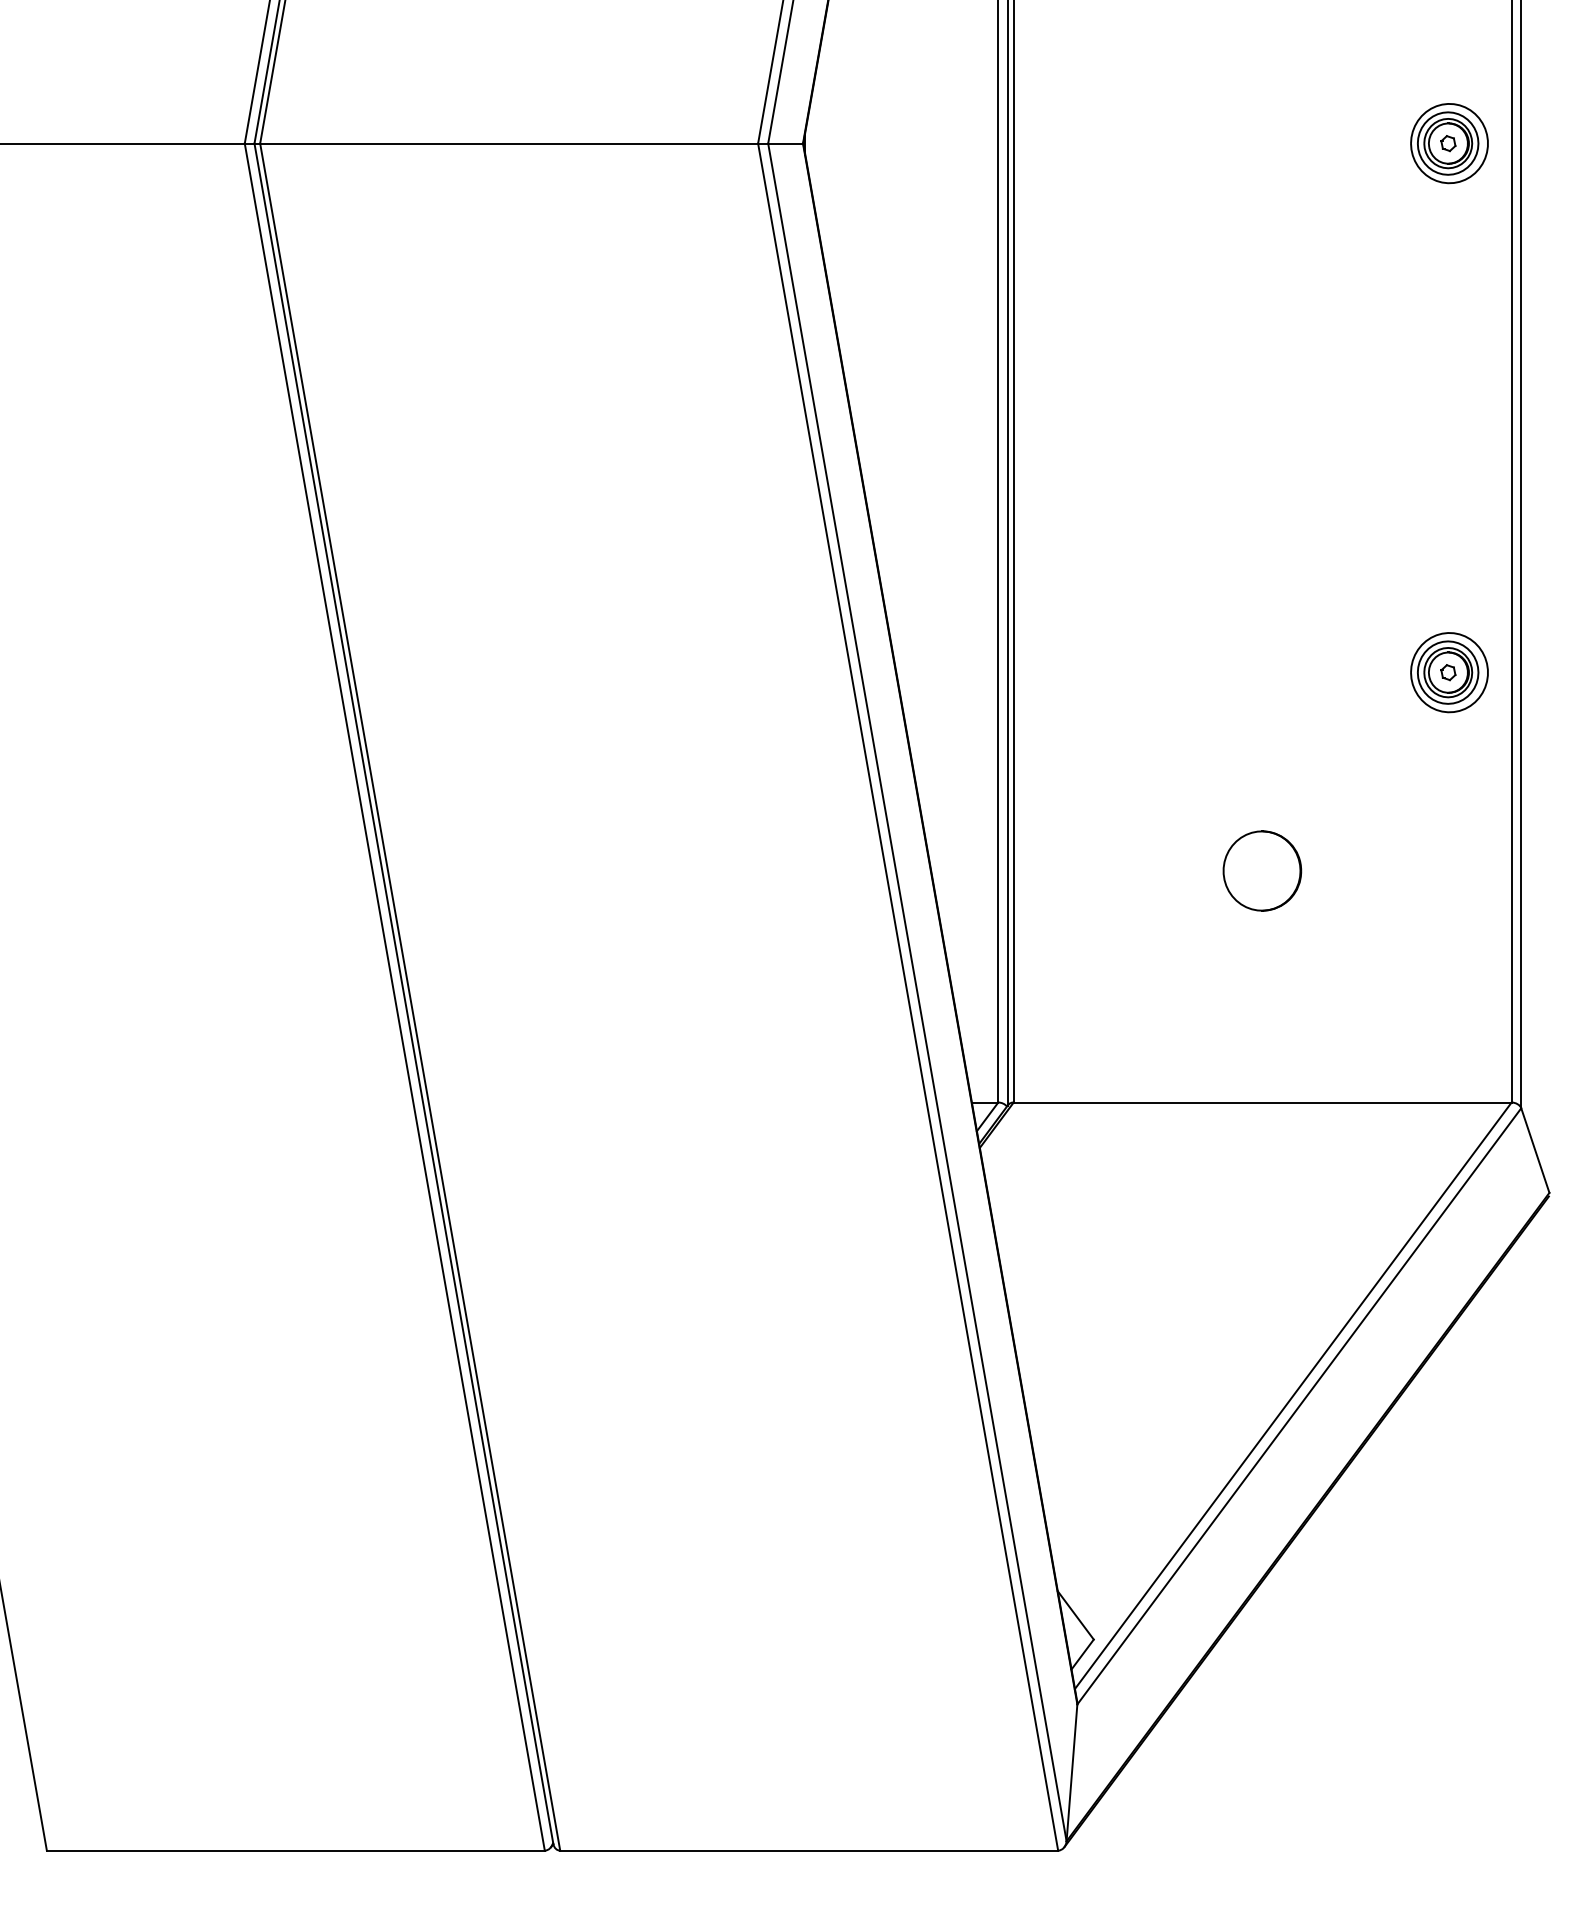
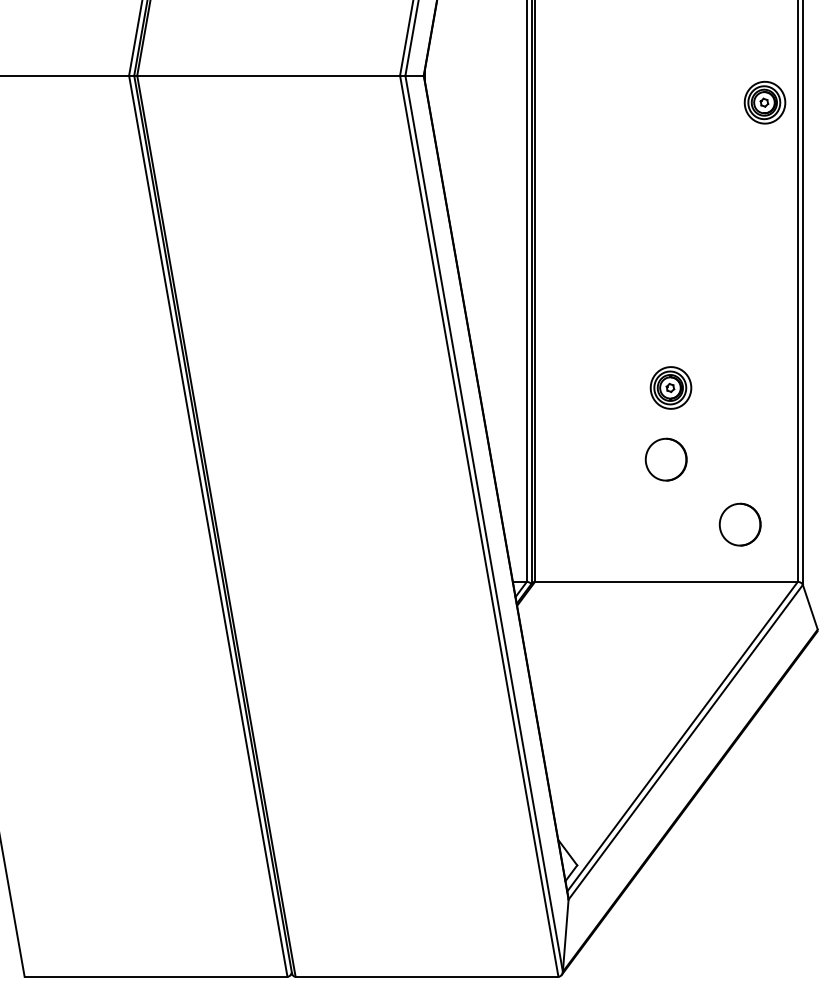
part: (1448, 143) -> (764, 102), moved
part: (1448, 671) -> (670, 387), moved
part: (1401, 993) -> (739, 524), added

